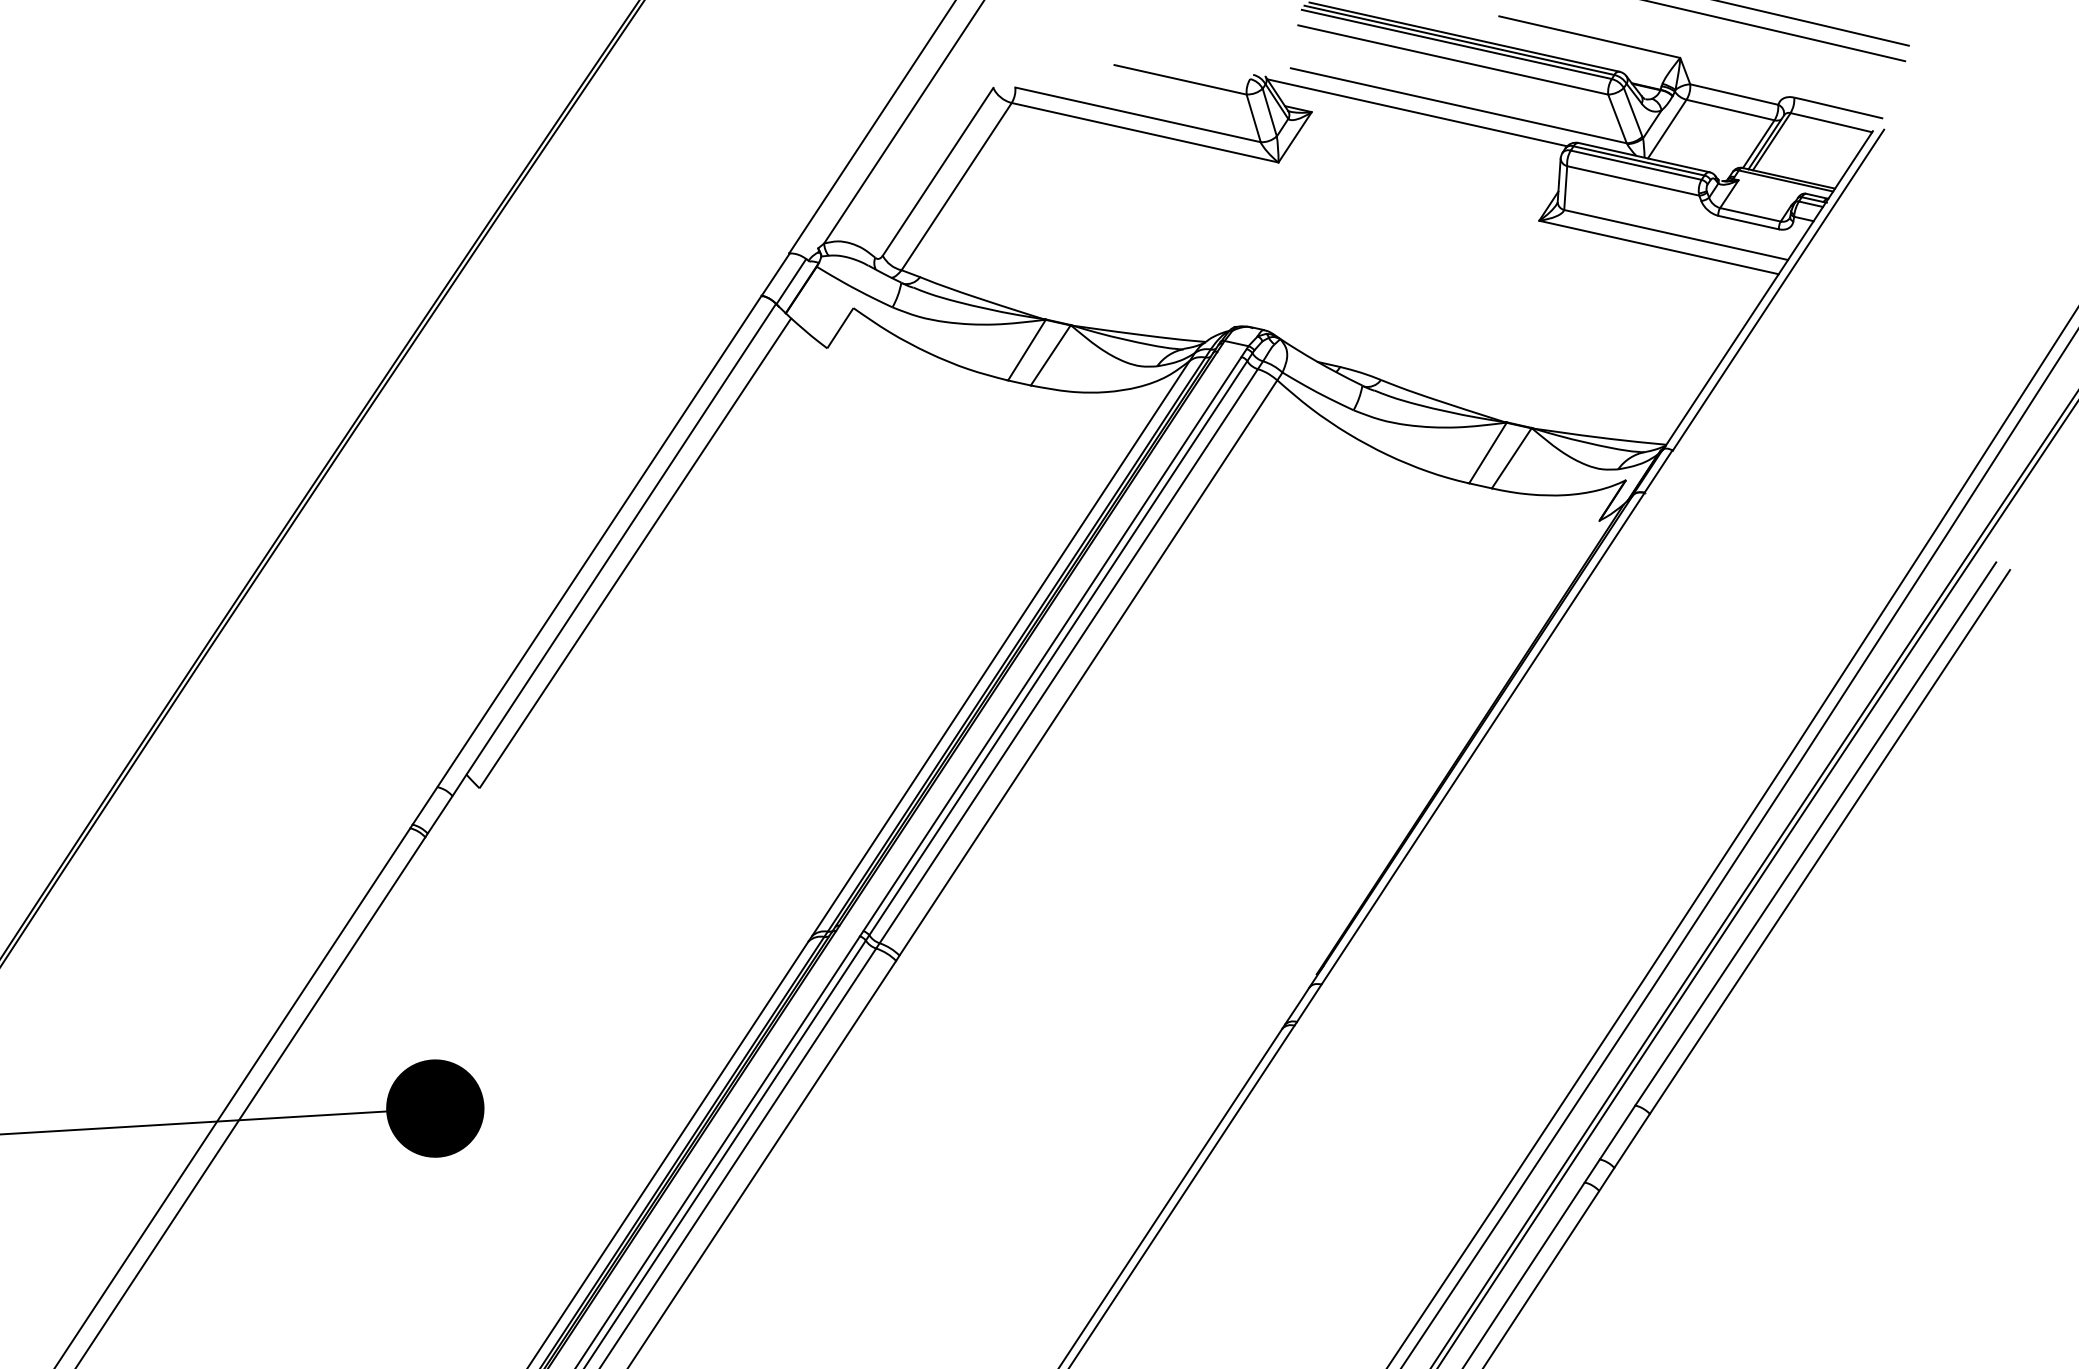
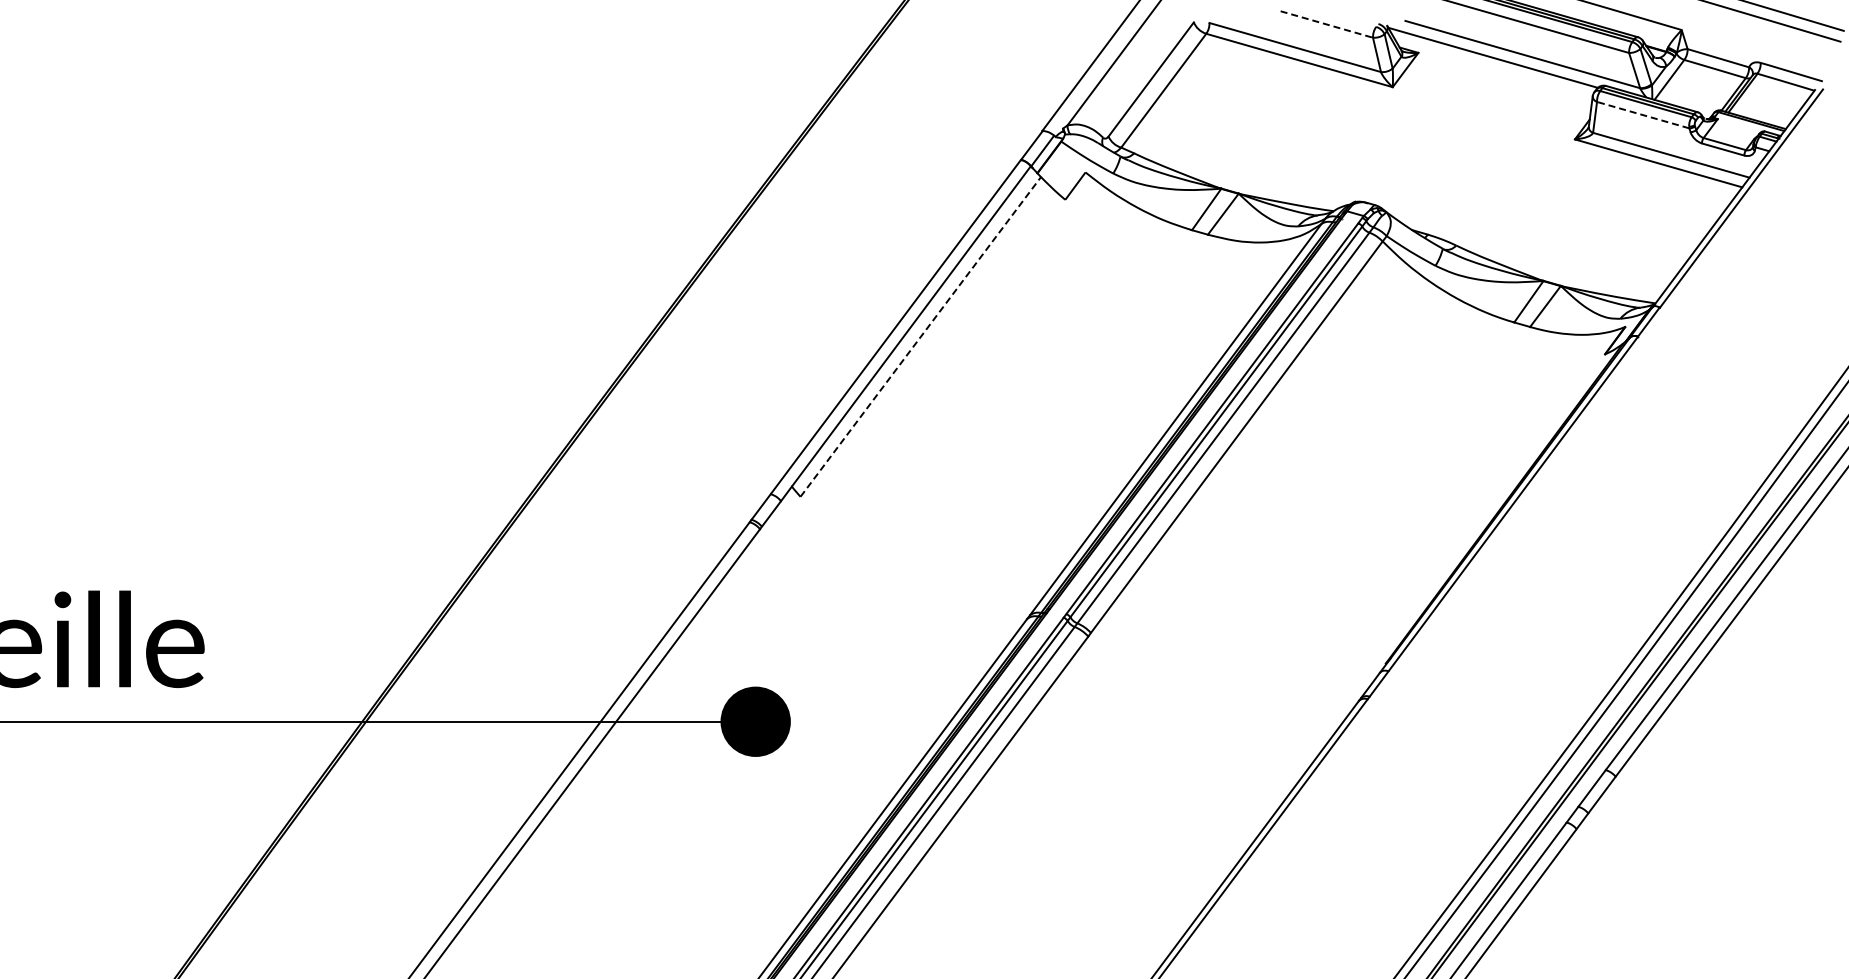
line: (1181, 79) -> (1327, 24), solid -> dashed
line: (1633, 181) -> (1643, 115), solid -> dashed
line: (636, 552) -> (921, 336), solid -> dashed

